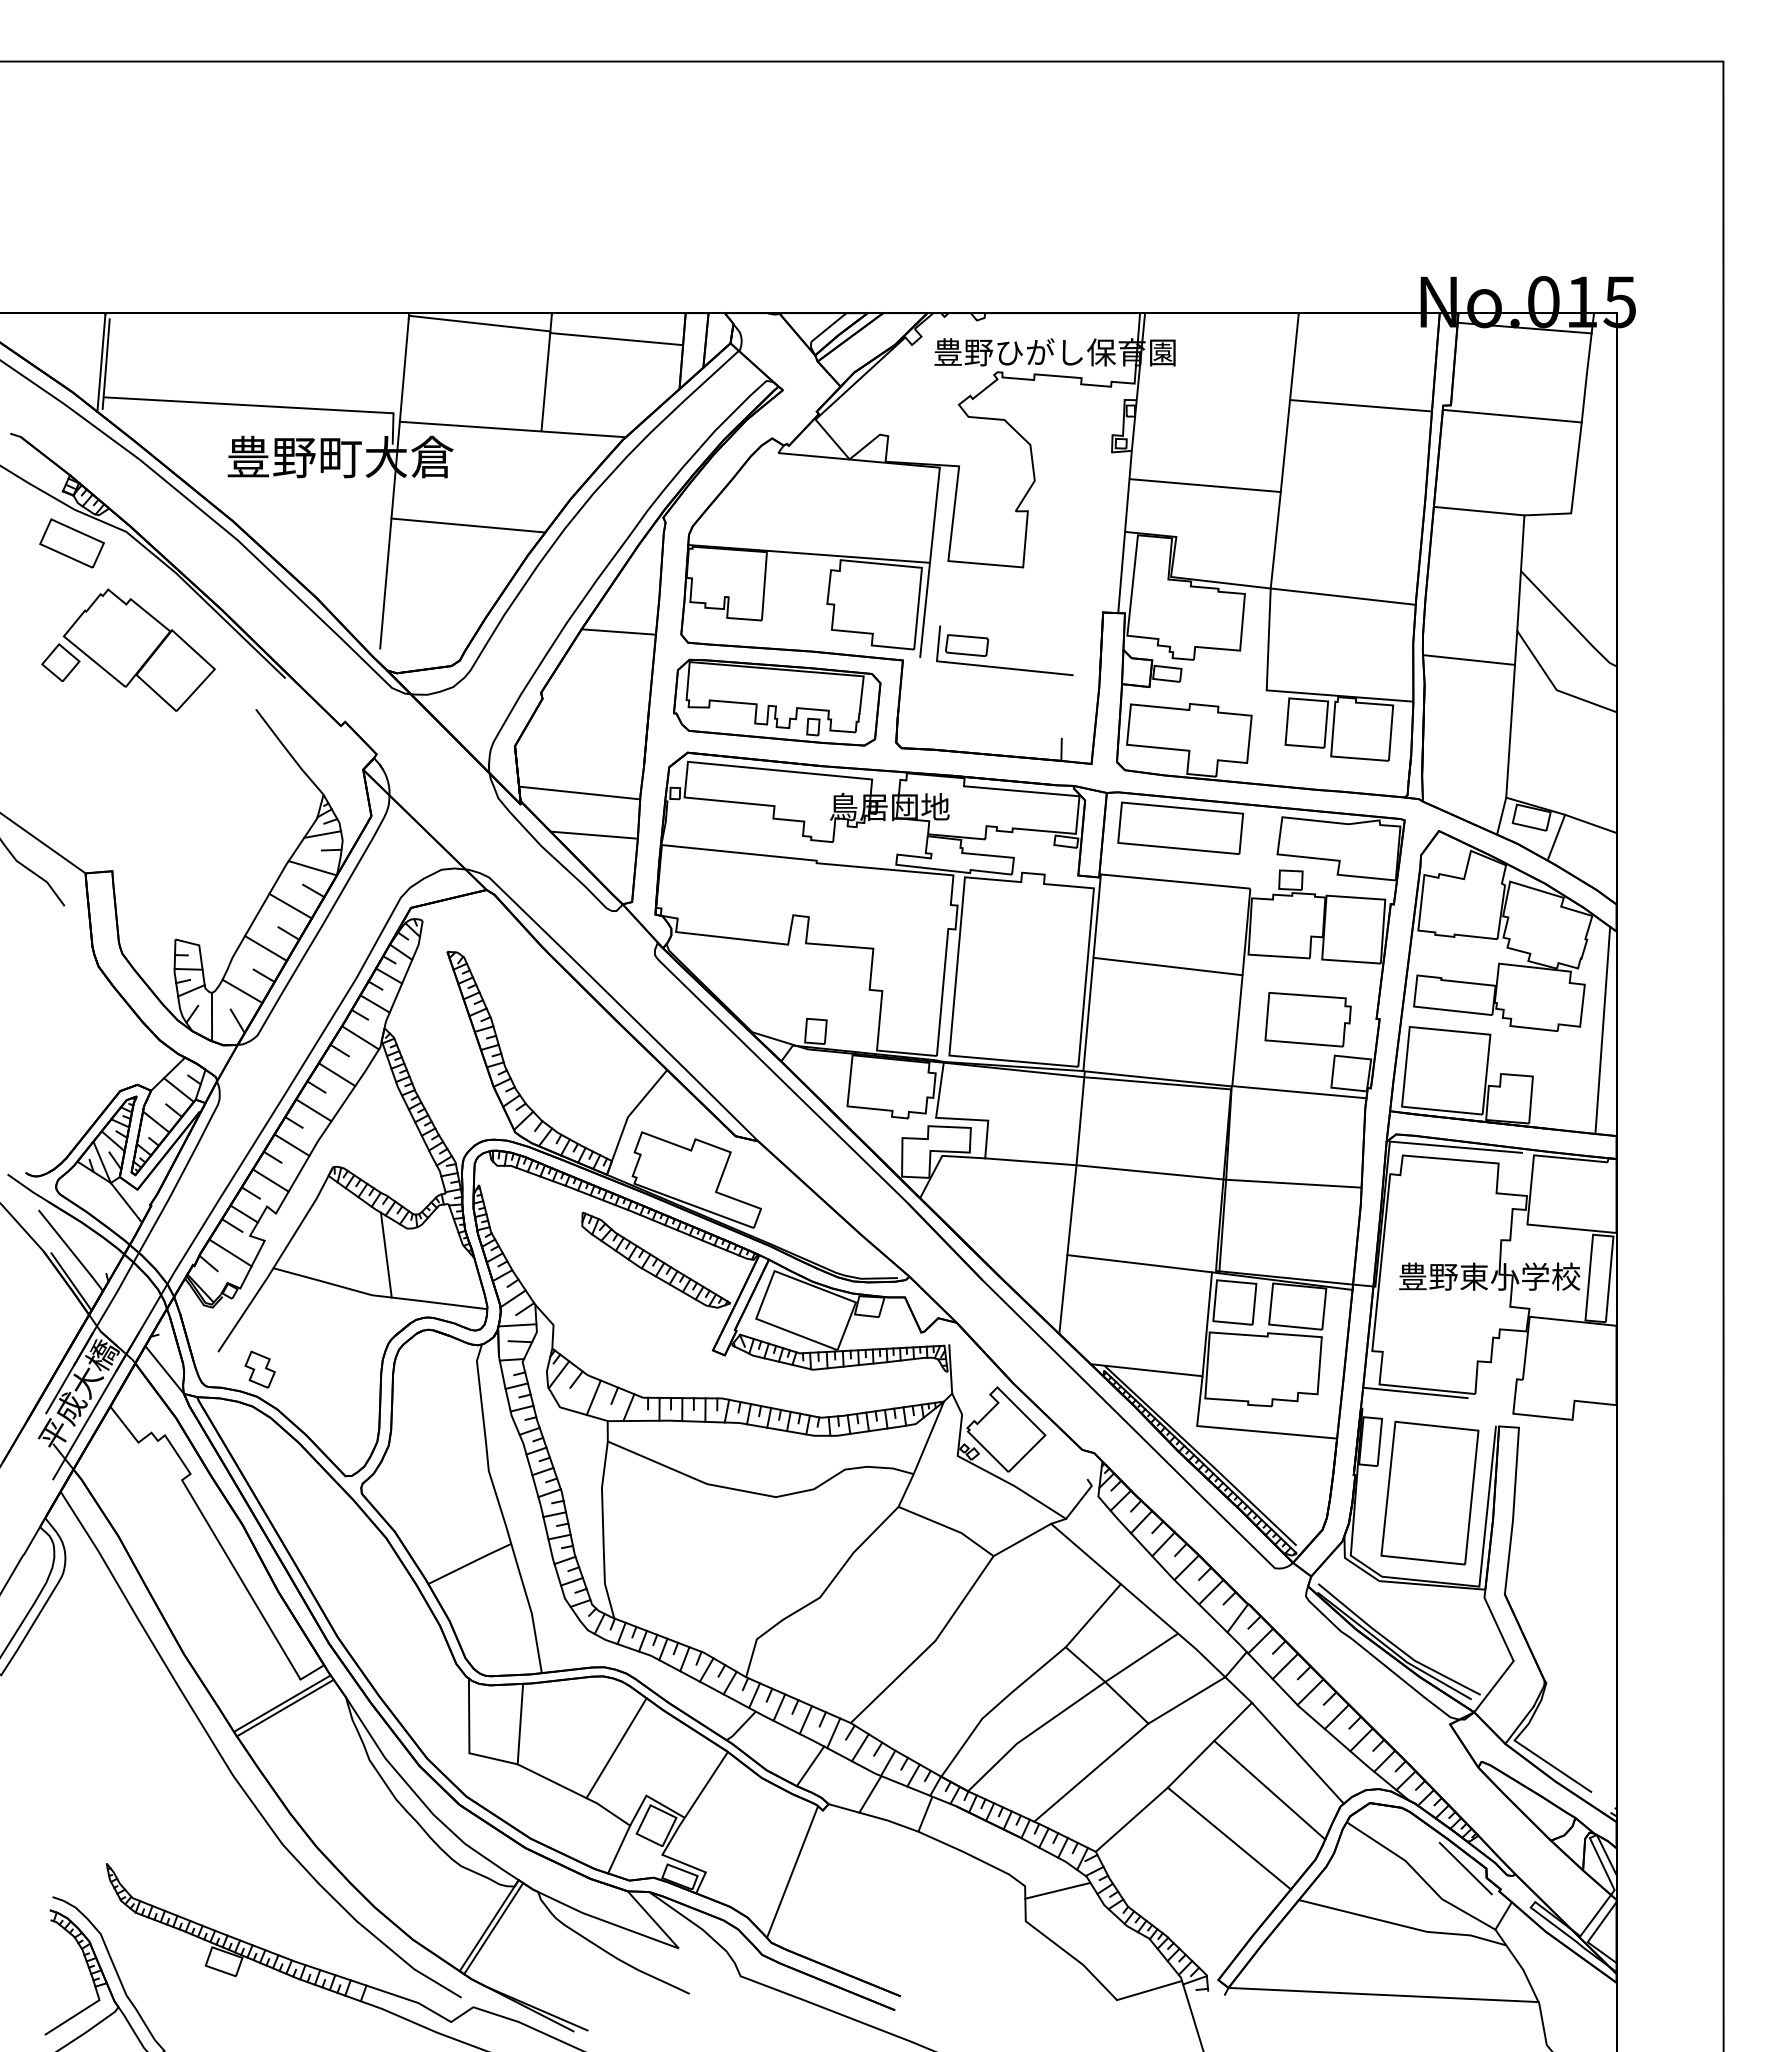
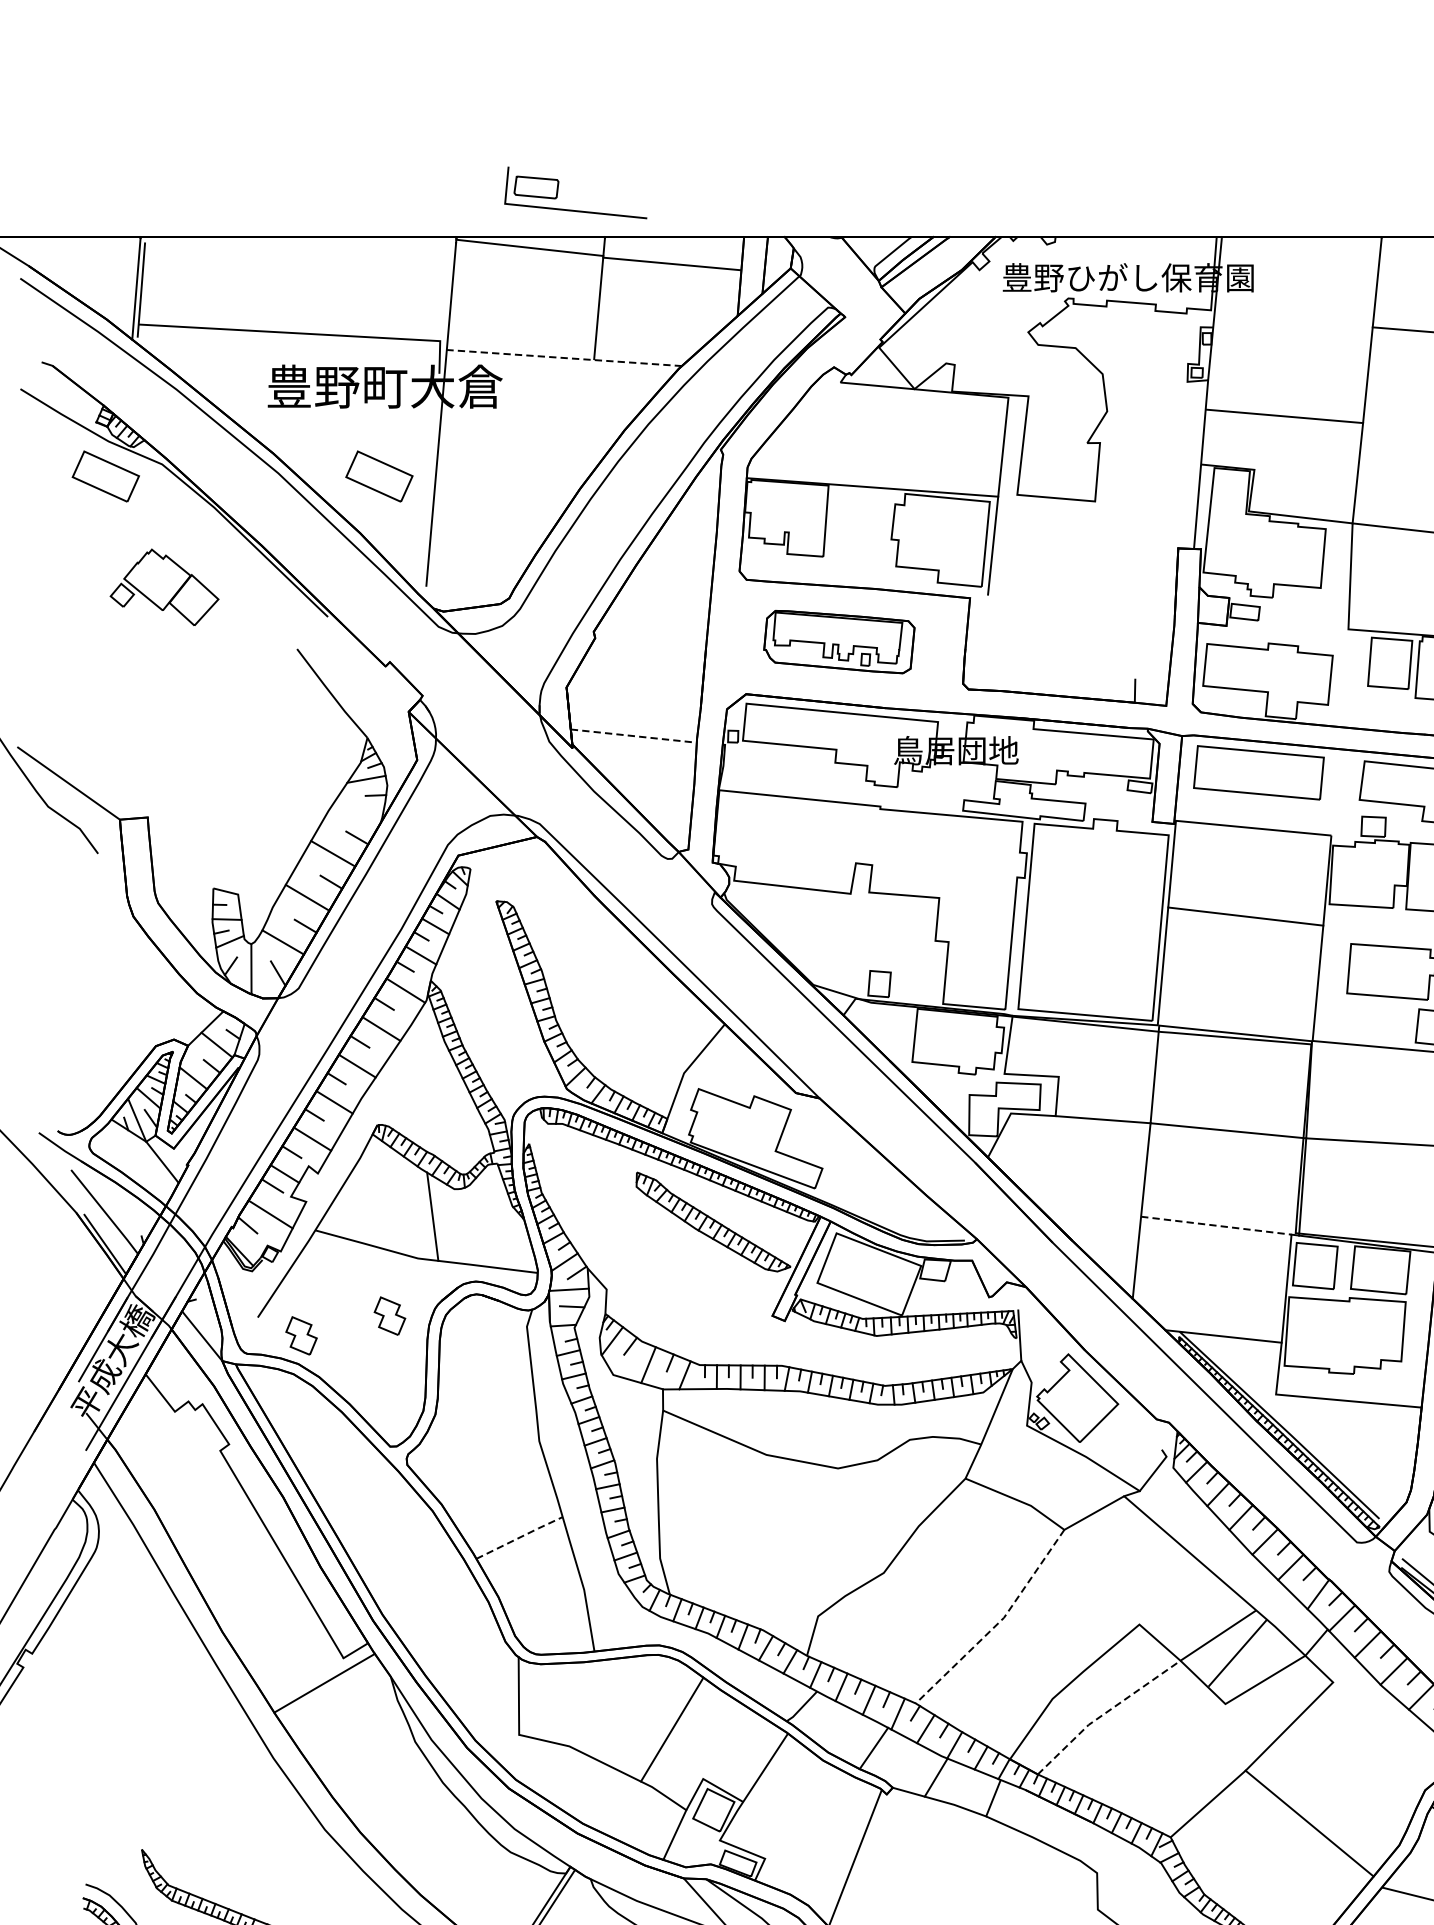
line: (512, 429) -> (563, 358), solid -> dashed
line: (468, 525) -> (518, 457), removed
part: (334, 543) -> (378, 476), added
line: (618, 631) -> (674, 568), removed
part: (988, 648) -> (558, 190), moved
part: (128, 649) -> (164, 586), size x0.6
part: (777, 702) -> (839, 641), size x0.7
line: (580, 793) -> (634, 736), solid -> dashed
line: (593, 834) -> (648, 779), removed
line: (312, 868) -> (355, 814), removed
line: (1139, 1263) -> (1216, 1225), solid -> dashed
part: (344, 1350) -> (389, 1315), added
line: (470, 1563) -> (520, 1537), solid -> dashed
line: (1092, 1615) -> (1236, 1652), moved
line: (929, 1646) -> (997, 1623), solid -> dashed
line: (284, 1707) -> (326, 1687), removed
line: (520, 1723) -> (572, 1703), removed
line: (1032, 1732) -> (1104, 1713), solid -> dashed
line: (1297, 1752) -> (1380, 1734), removed
line: (1091, 1772) -> (1166, 1754), removed
line: (1269, 1789) -> (1351, 1772), removed
line: (1057, 1890) -> (1130, 1877), removed

